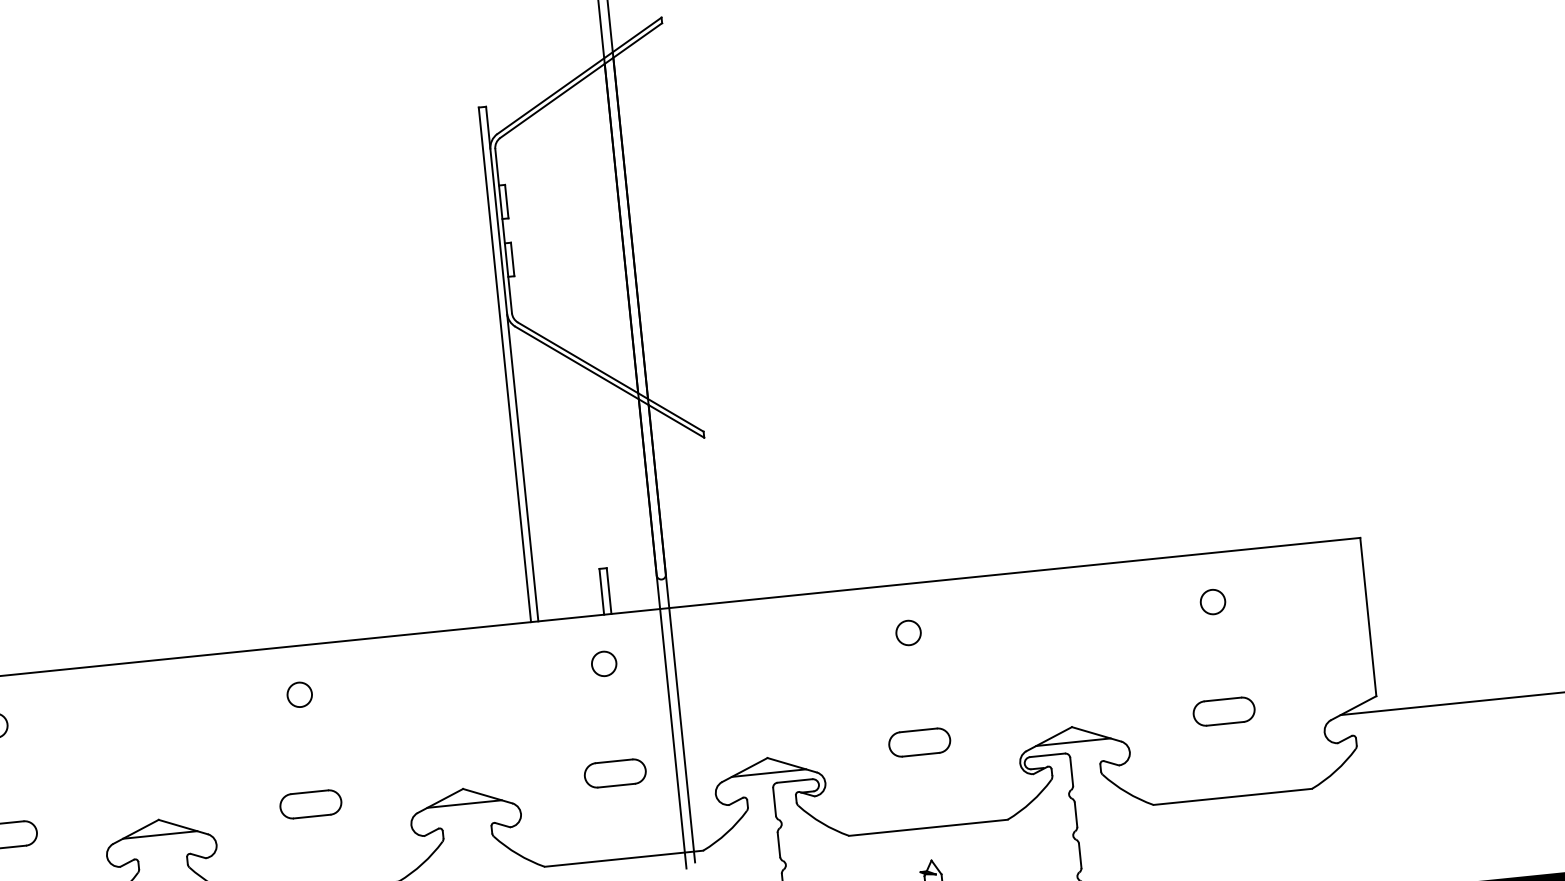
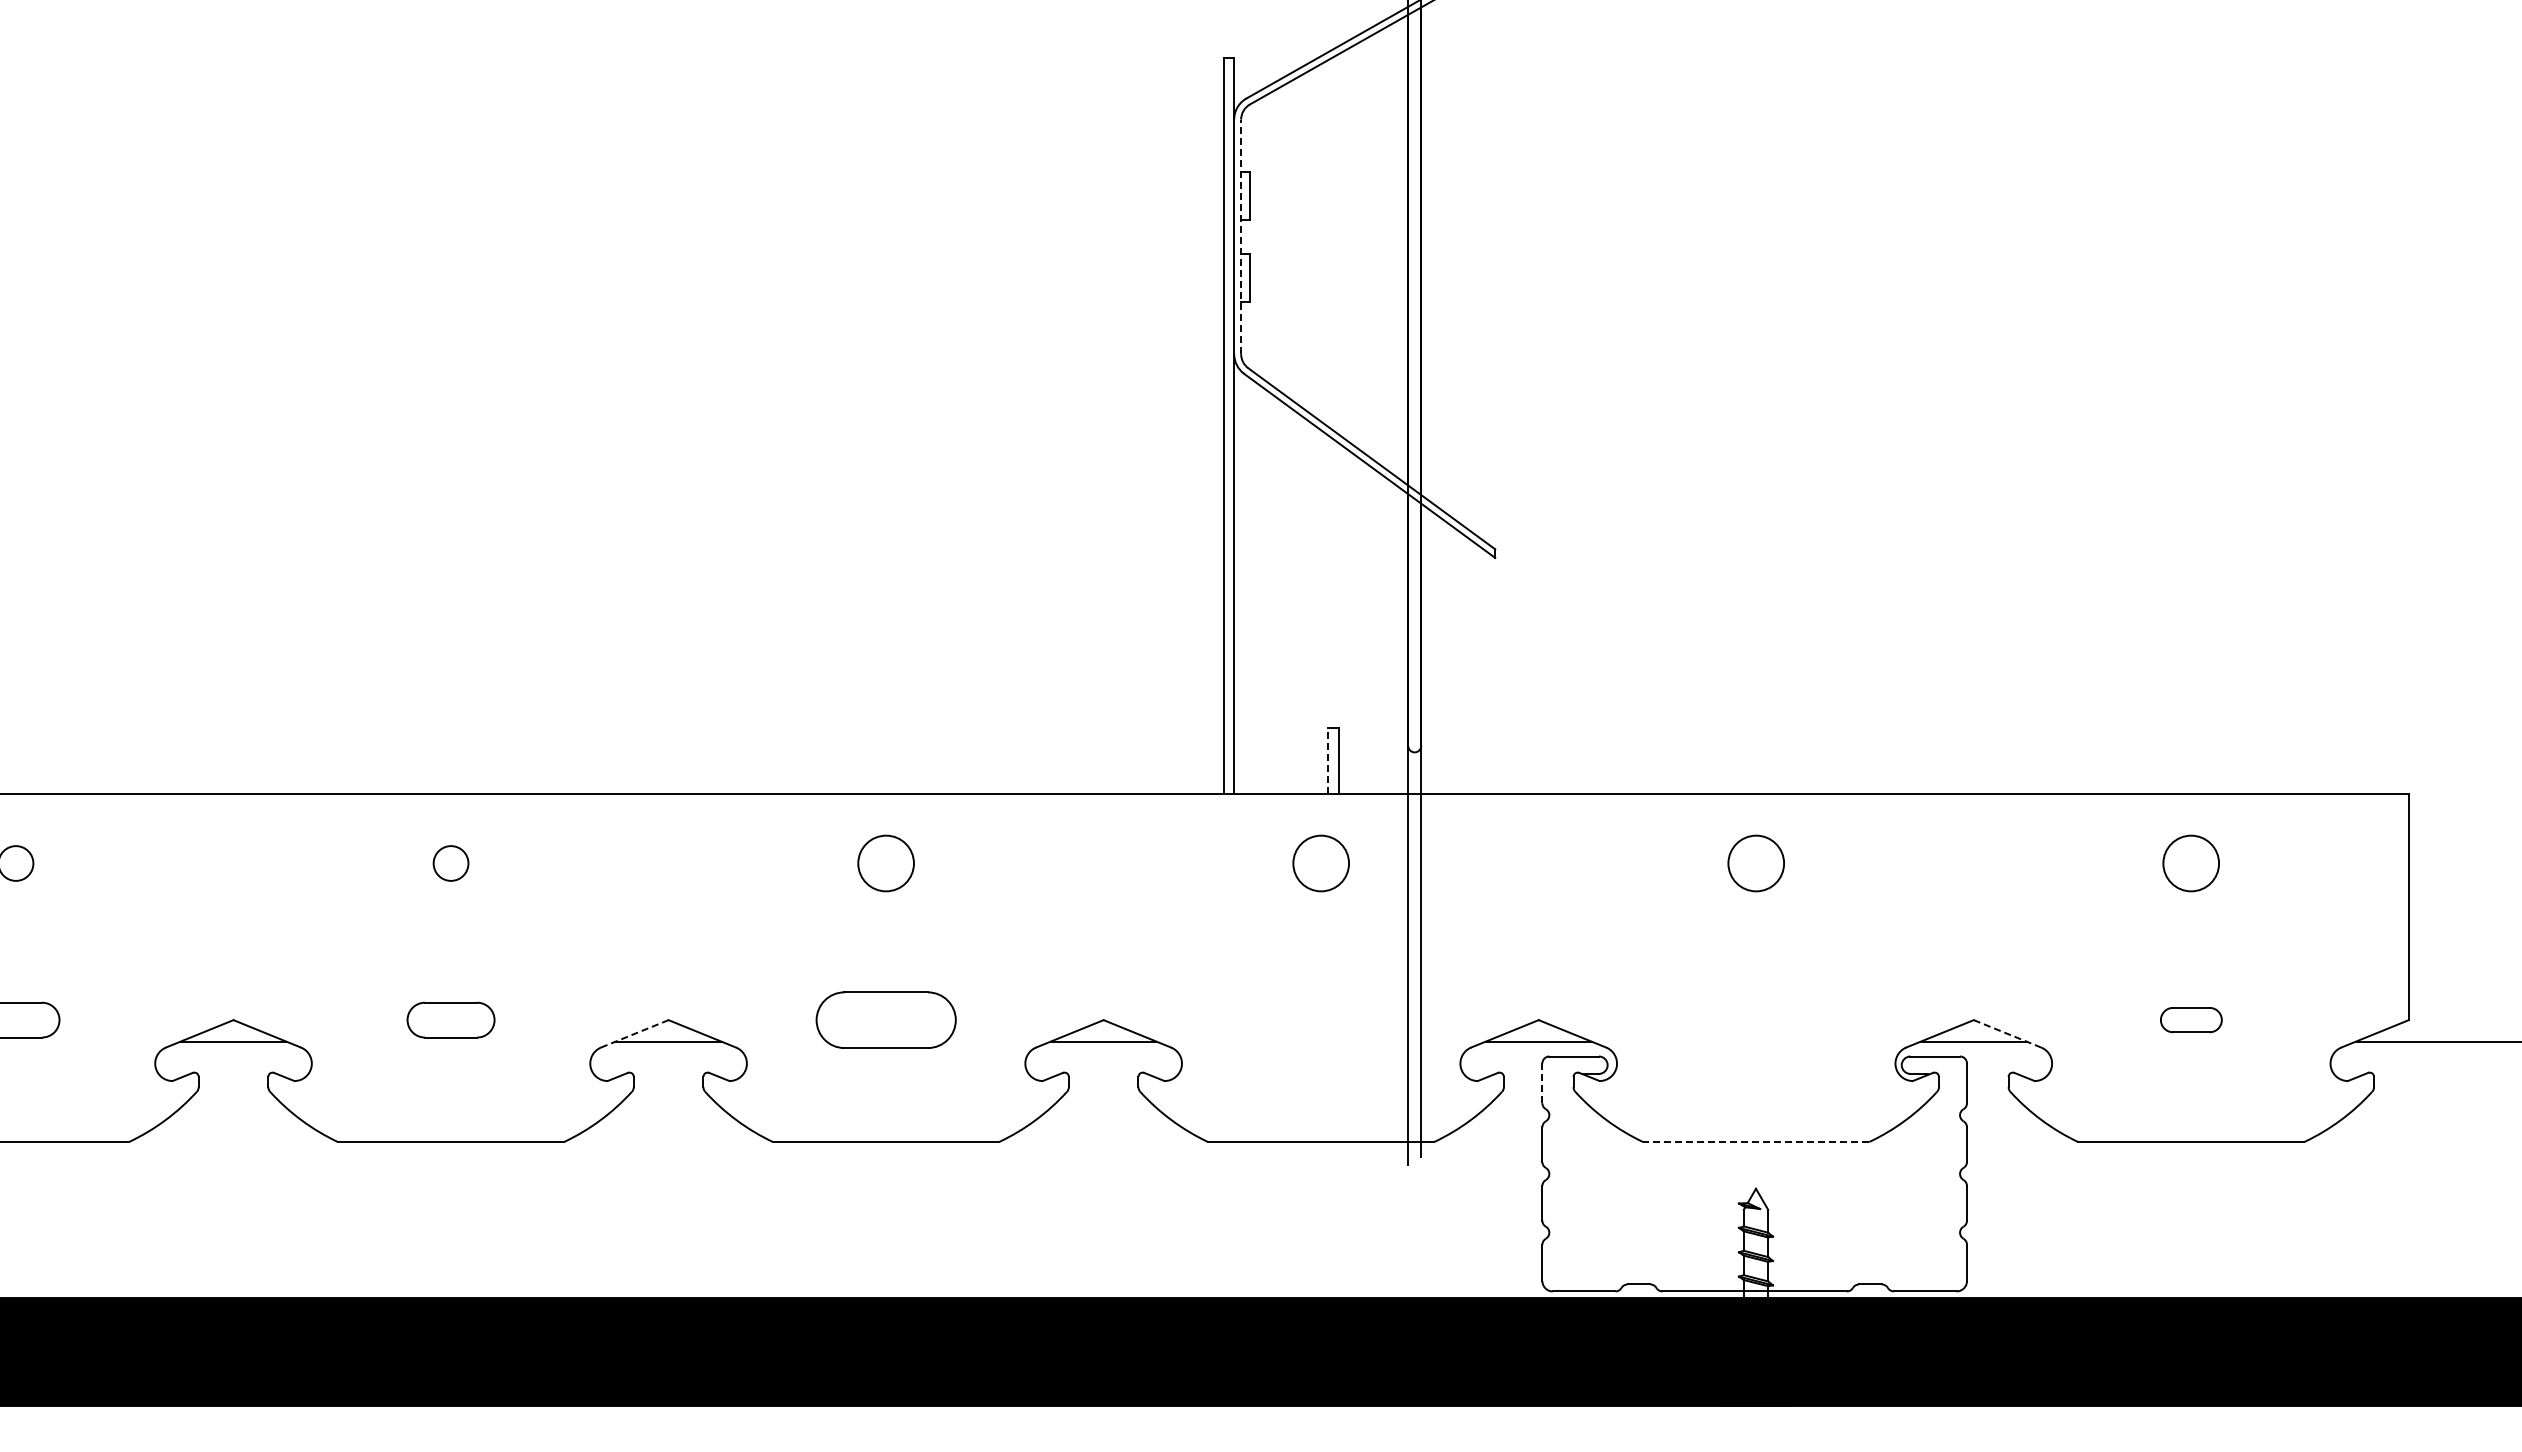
line: (503, 230) -> (1241, 236), solid -> dashed
line: (602, 592) -> (1328, 761), solid -> dashed
circle: (1213, 602) -> (2191, 863), size x1.6
circle: (908, 633) -> (1755, 863), size x1.6
circle: (603, 663) -> (1320, 863), size x1.6
circle: (299, 694) -> (885, 863), size x1.6
part: (1224, 711) -> (2191, 1019), size x0.7
line: (1096, 734) -> (2007, 1034), solid -> dashed
part: (919, 742) -> (1755, 1019), removed
part: (614, 773) -> (1320, 1019), removed
line: (774, 802) -> (1542, 1083), solid -> dashed
part: (310, 804) -> (885, 1019), size x1.6
line: (927, 827) -> (1755, 1141), solid -> dashed
line: (135, 832) -> (634, 1034), solid -> dashed

